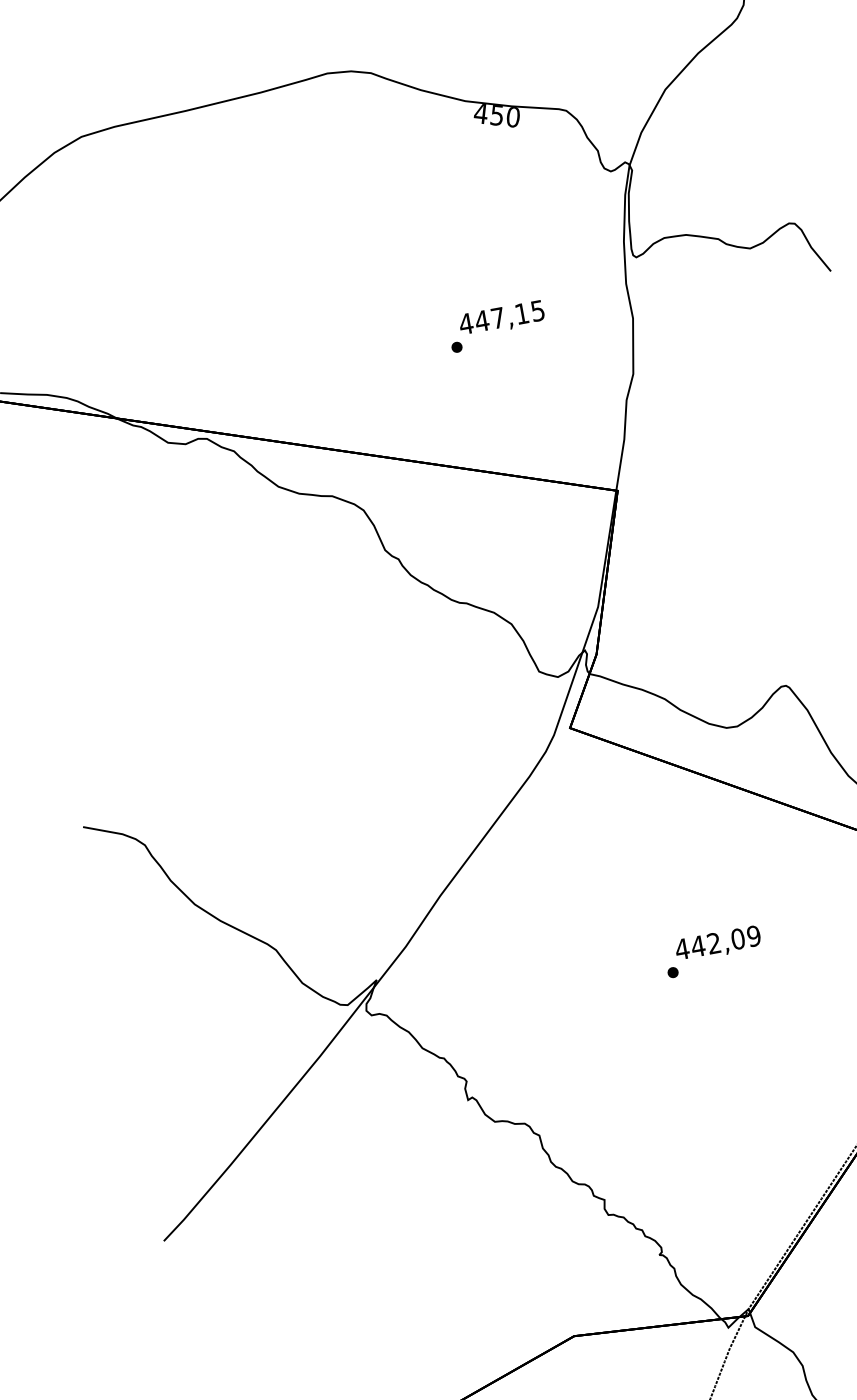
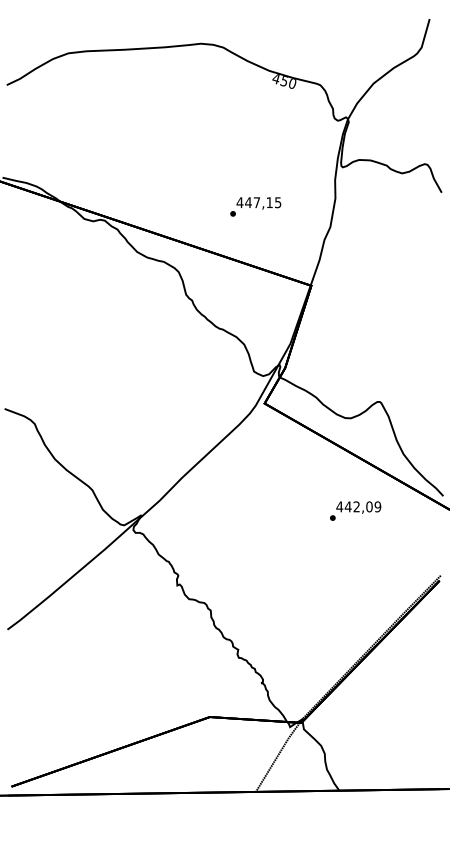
text: (496, 325) -> (255, 206), moved
text: (713, 950) -> (355, 510), moved

